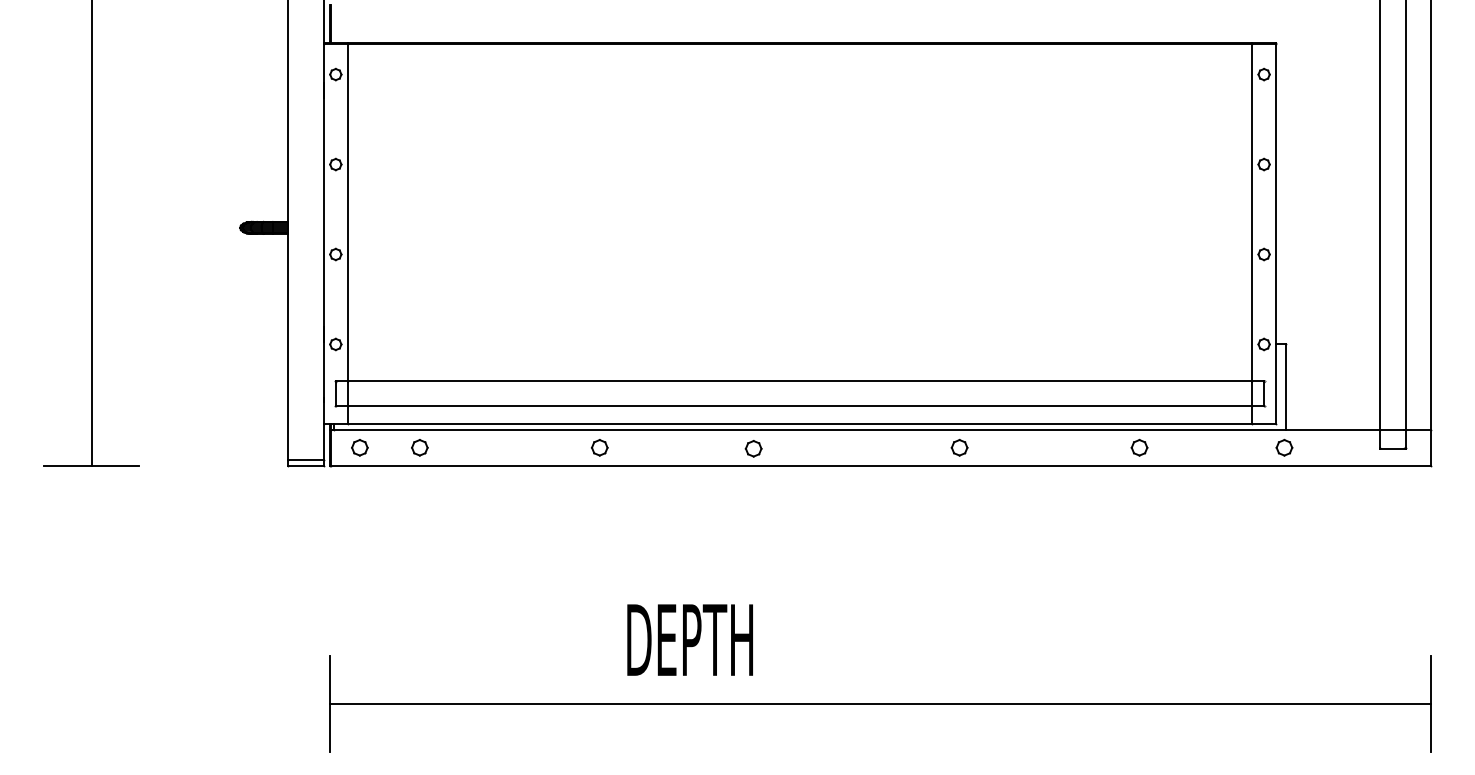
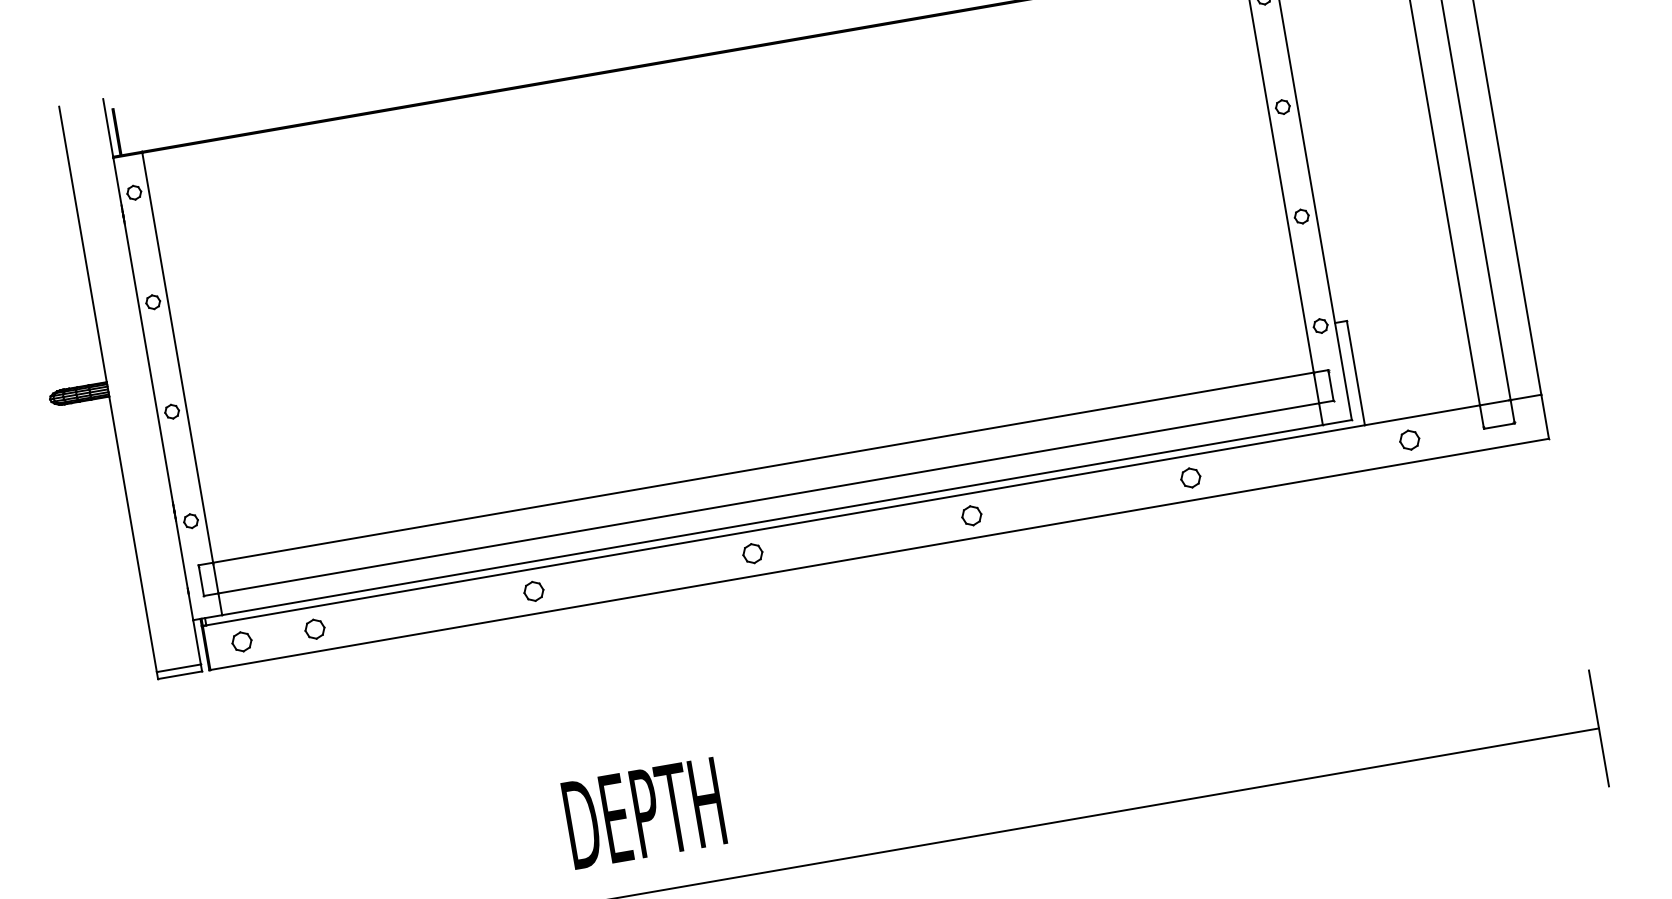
part: (1284, 447) -> (1409, 439), moved
part: (753, 448) -> (752, 553), moved
text: (689, 639) -> (643, 812), moved

